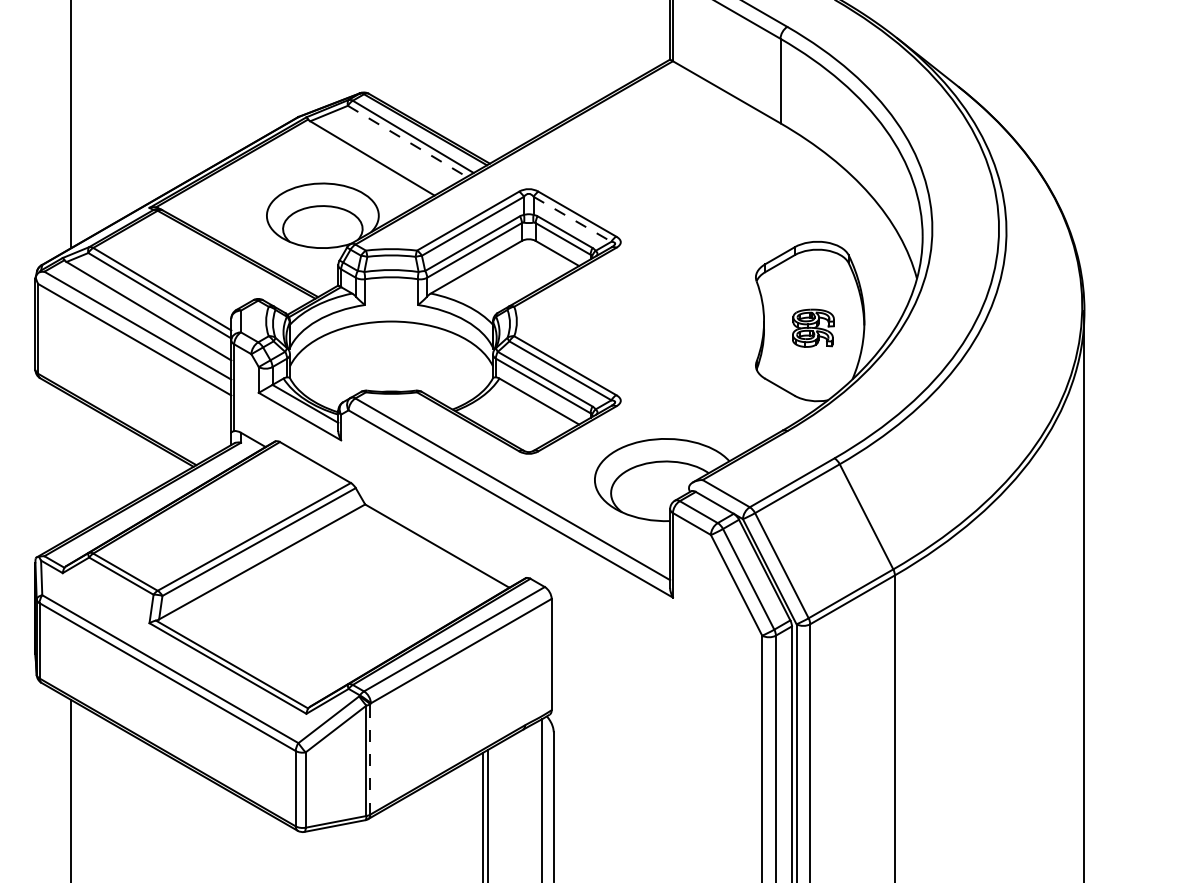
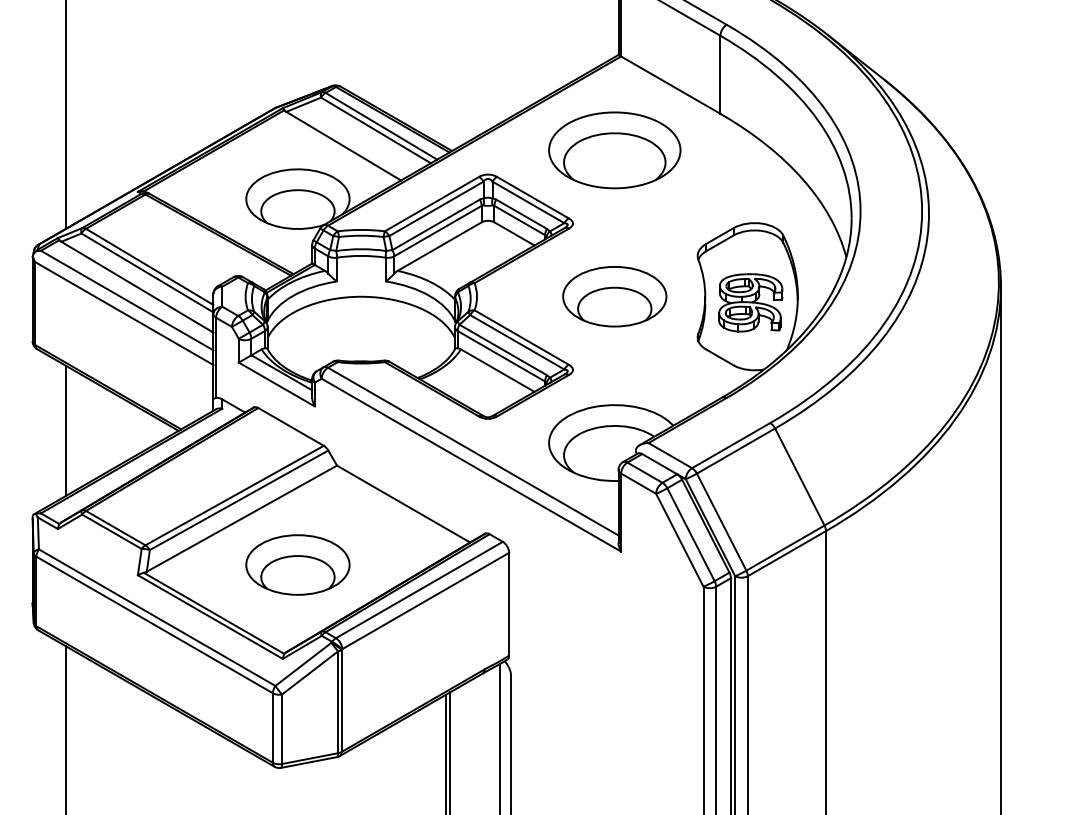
line: (407, 141) -> (376, 130), dashed -> solid
part: (666, 162) -> (615, 149), added
line: (572, 219) -> (528, 202), dashed -> solid
part: (665, 321) -> (614, 296), added
part: (813, 328) -> (750, 303), size x1.67
line: (71, 466) -> (65, 430), added
part: (322, 612) -> (297, 565), added
line: (370, 758) -> (341, 700), dashed -> solid

